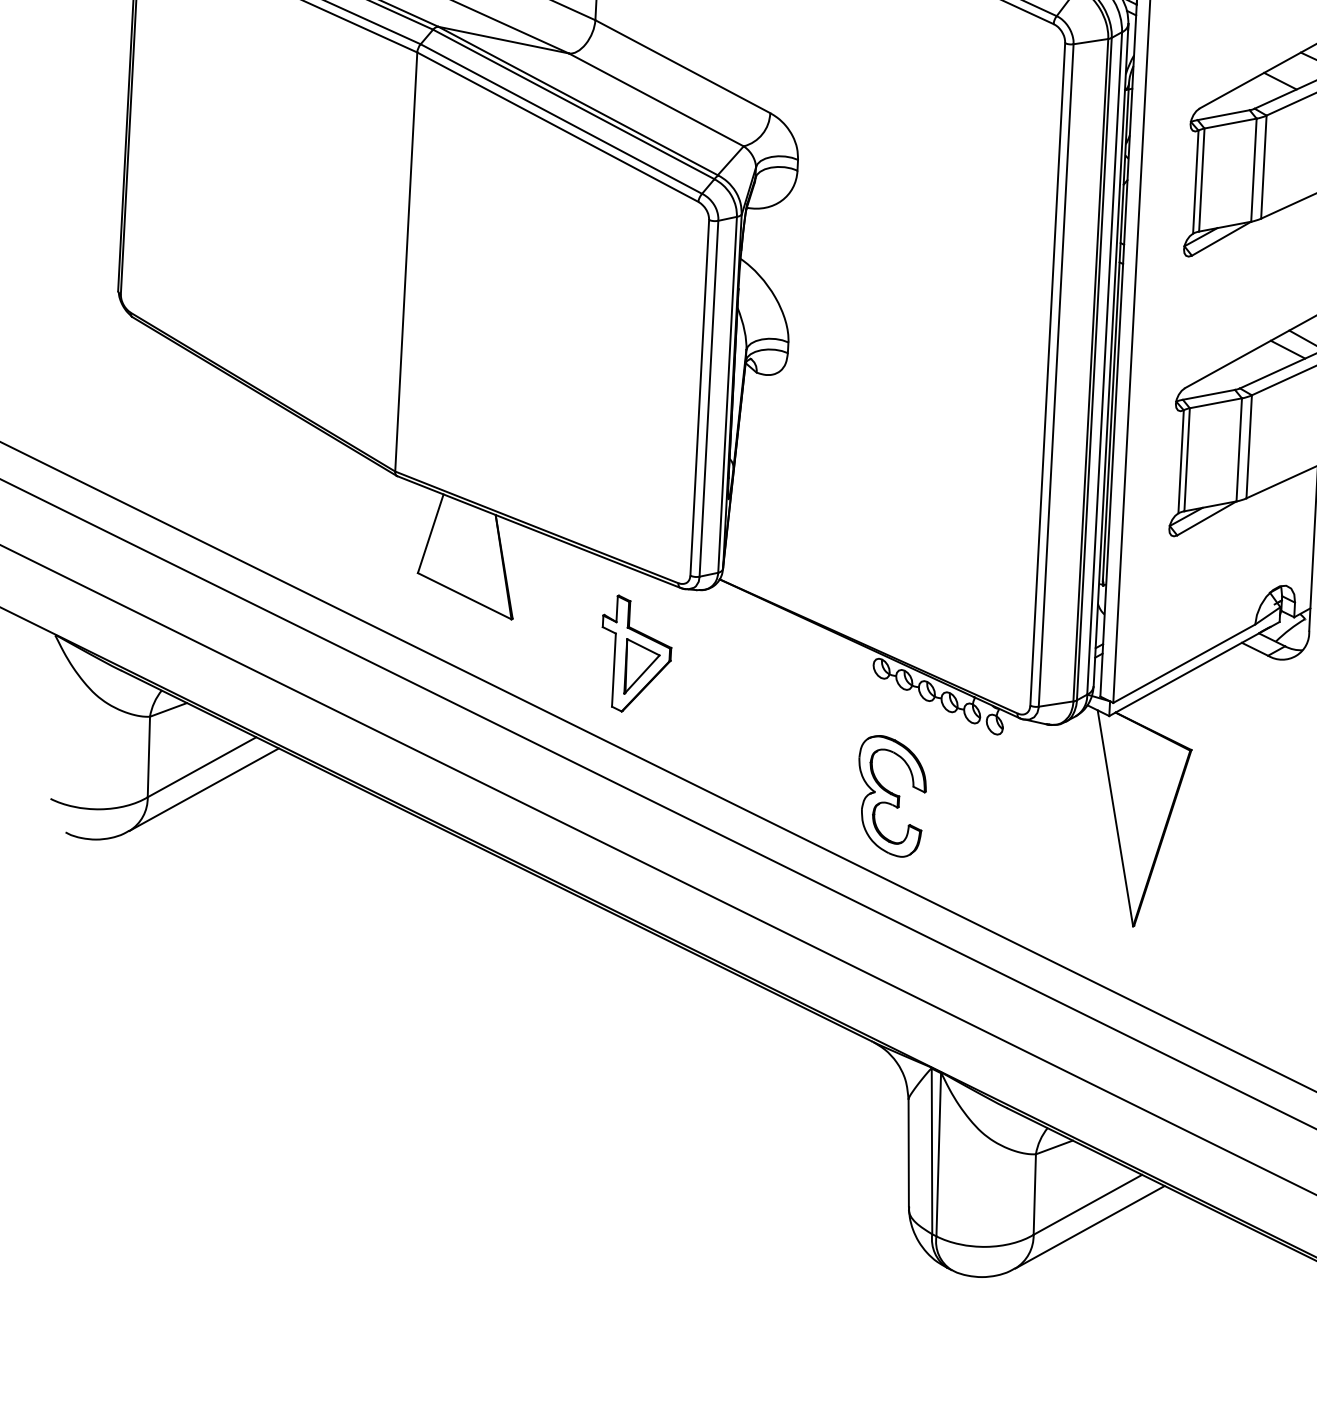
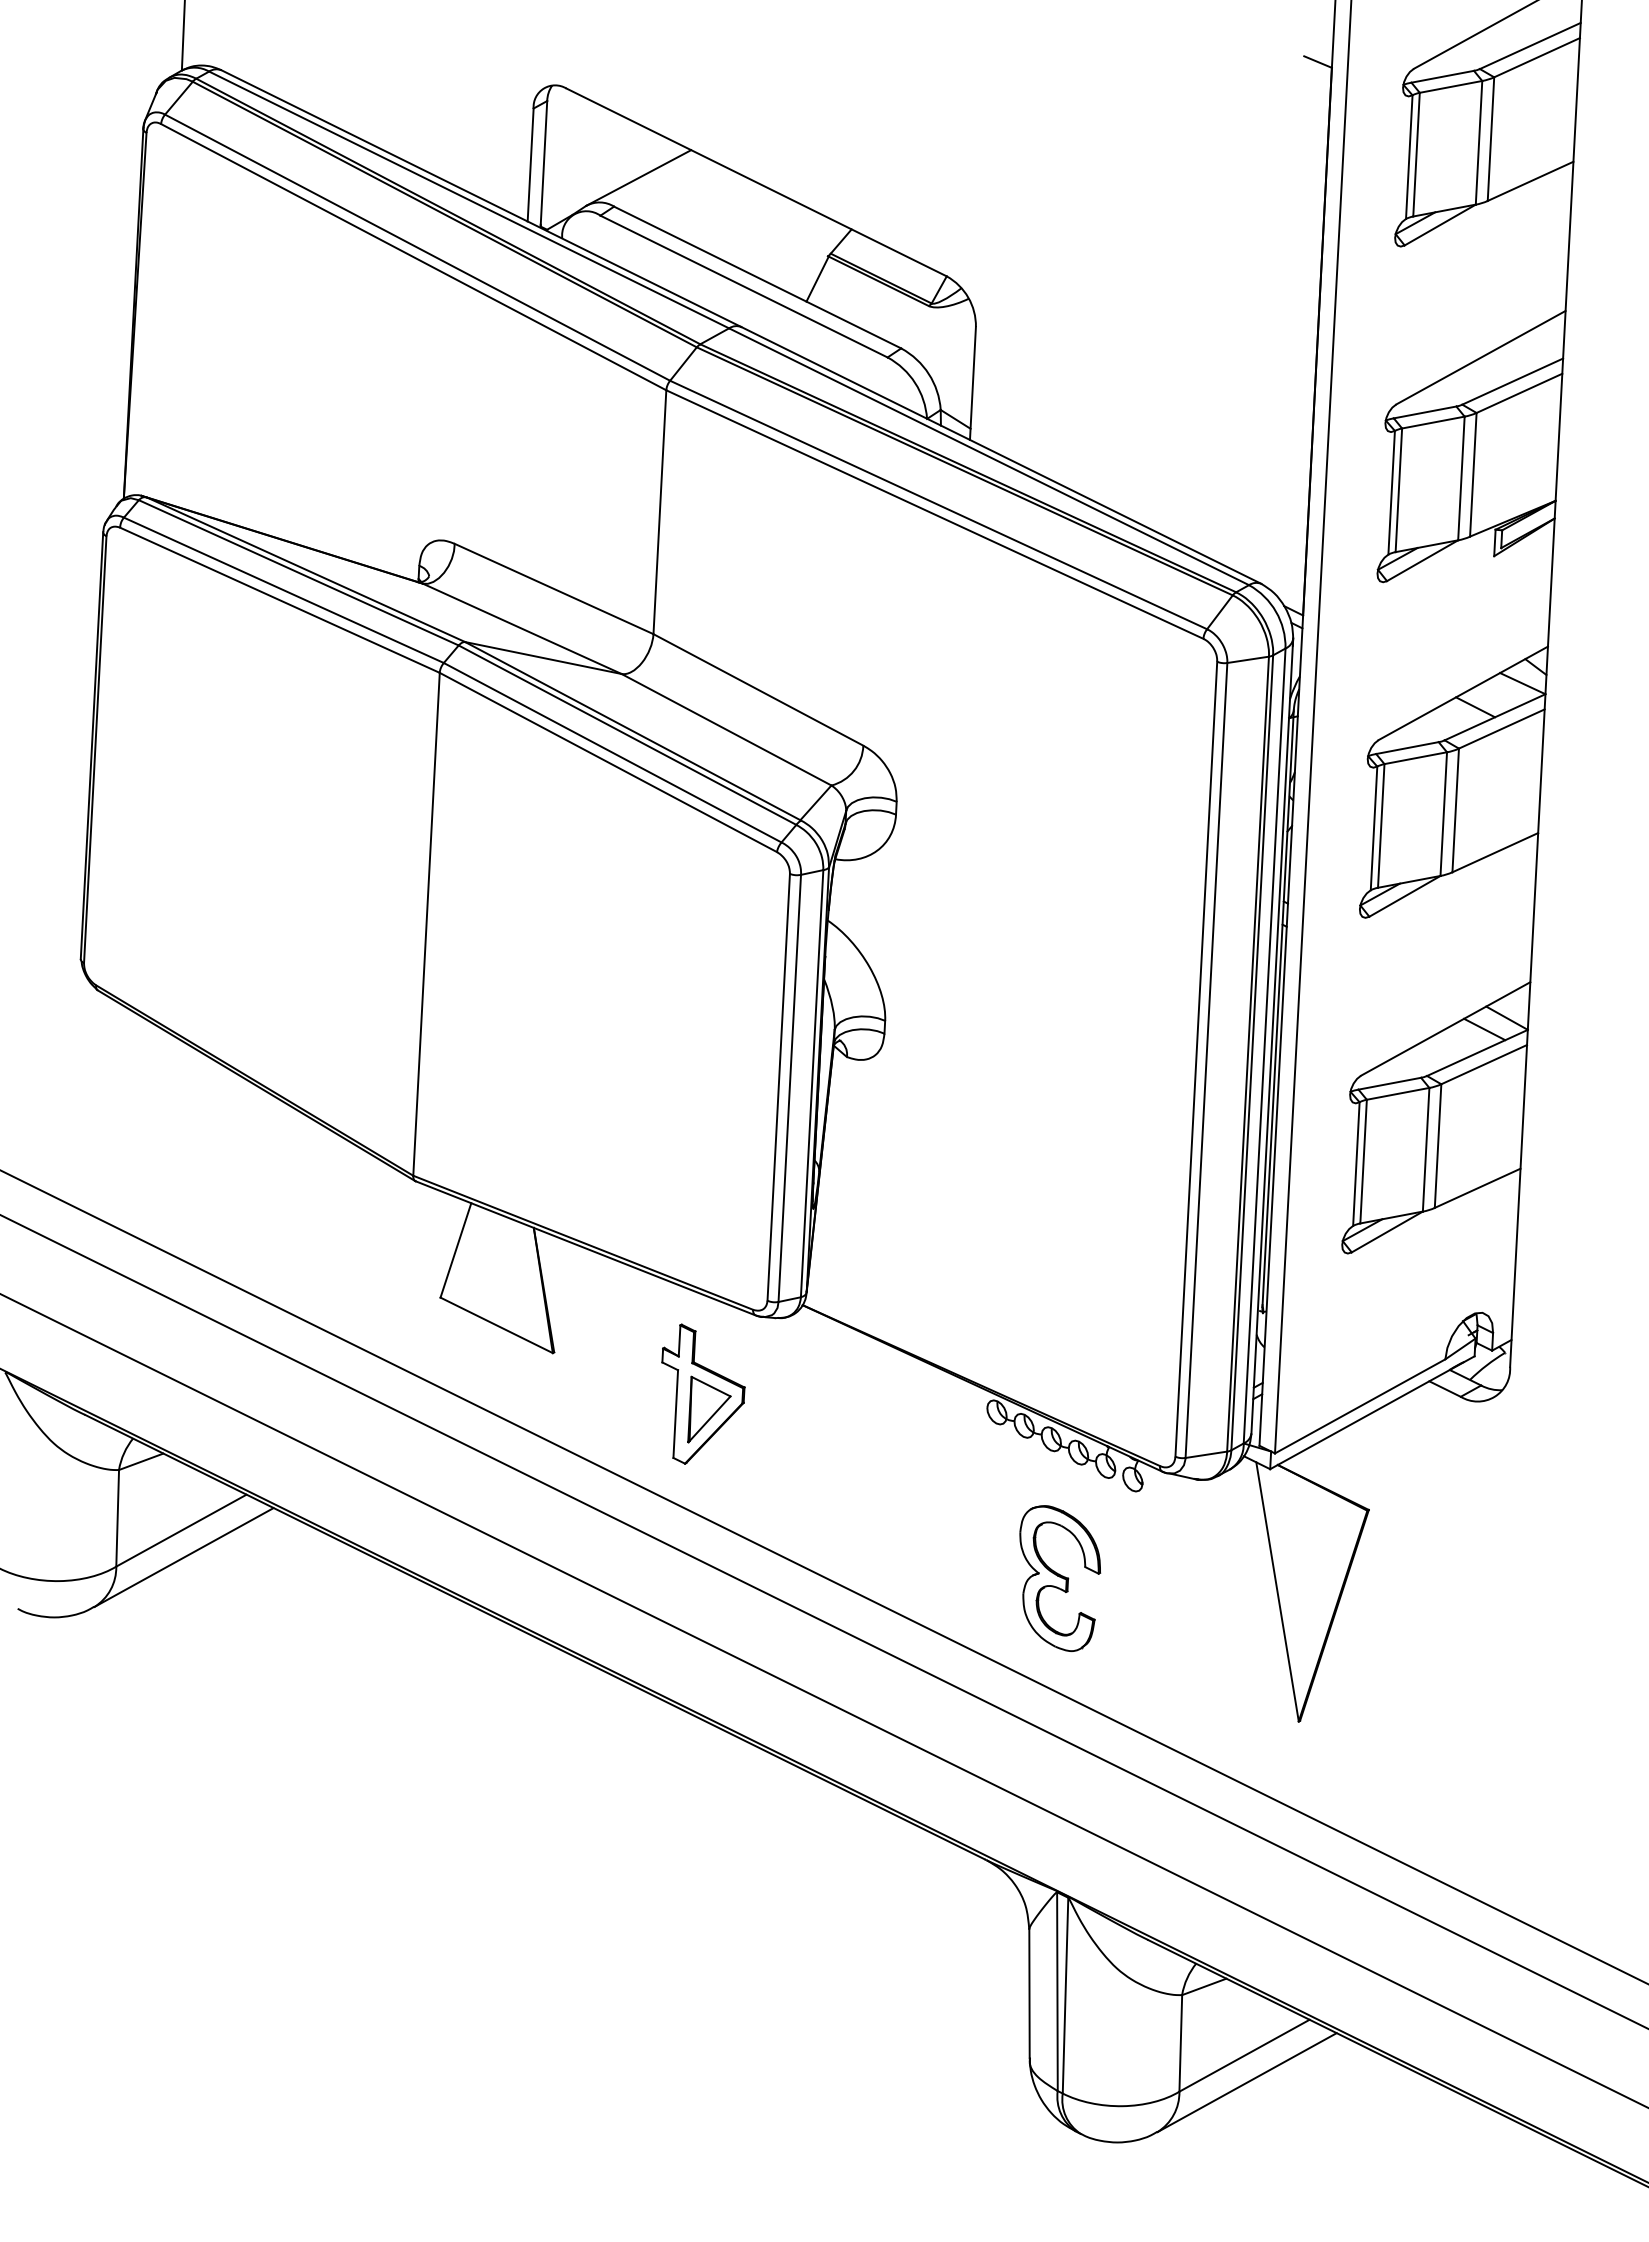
part: (892, 796) -> (1060, 1578), moved

